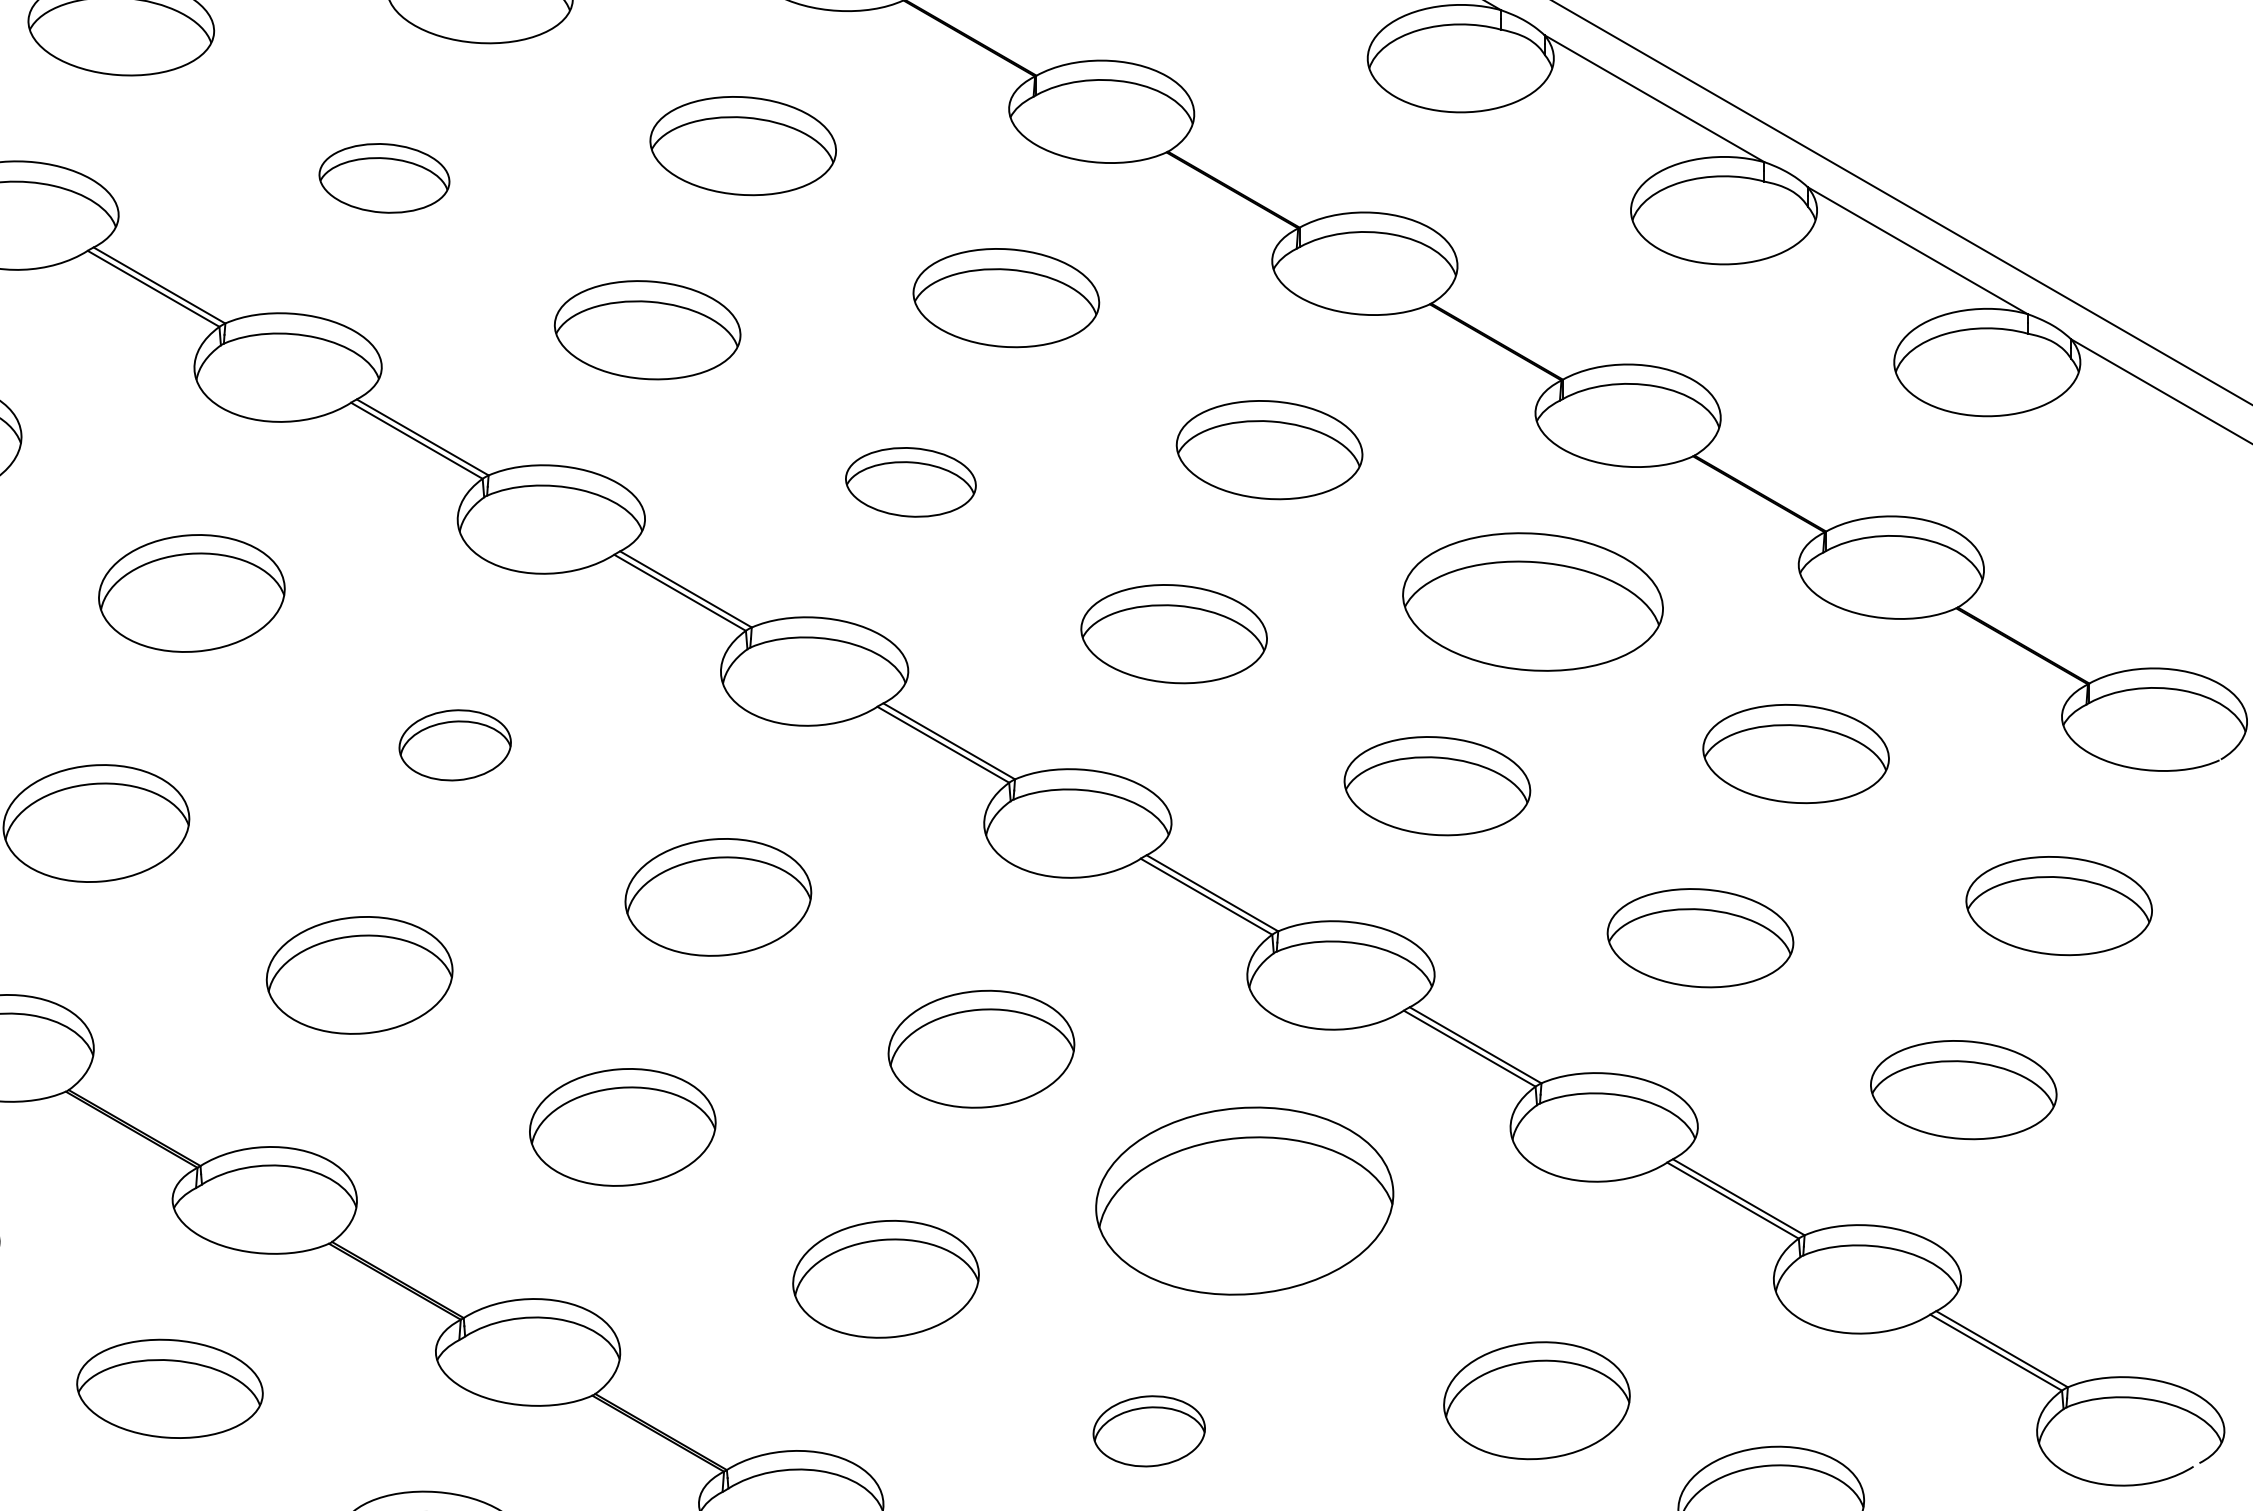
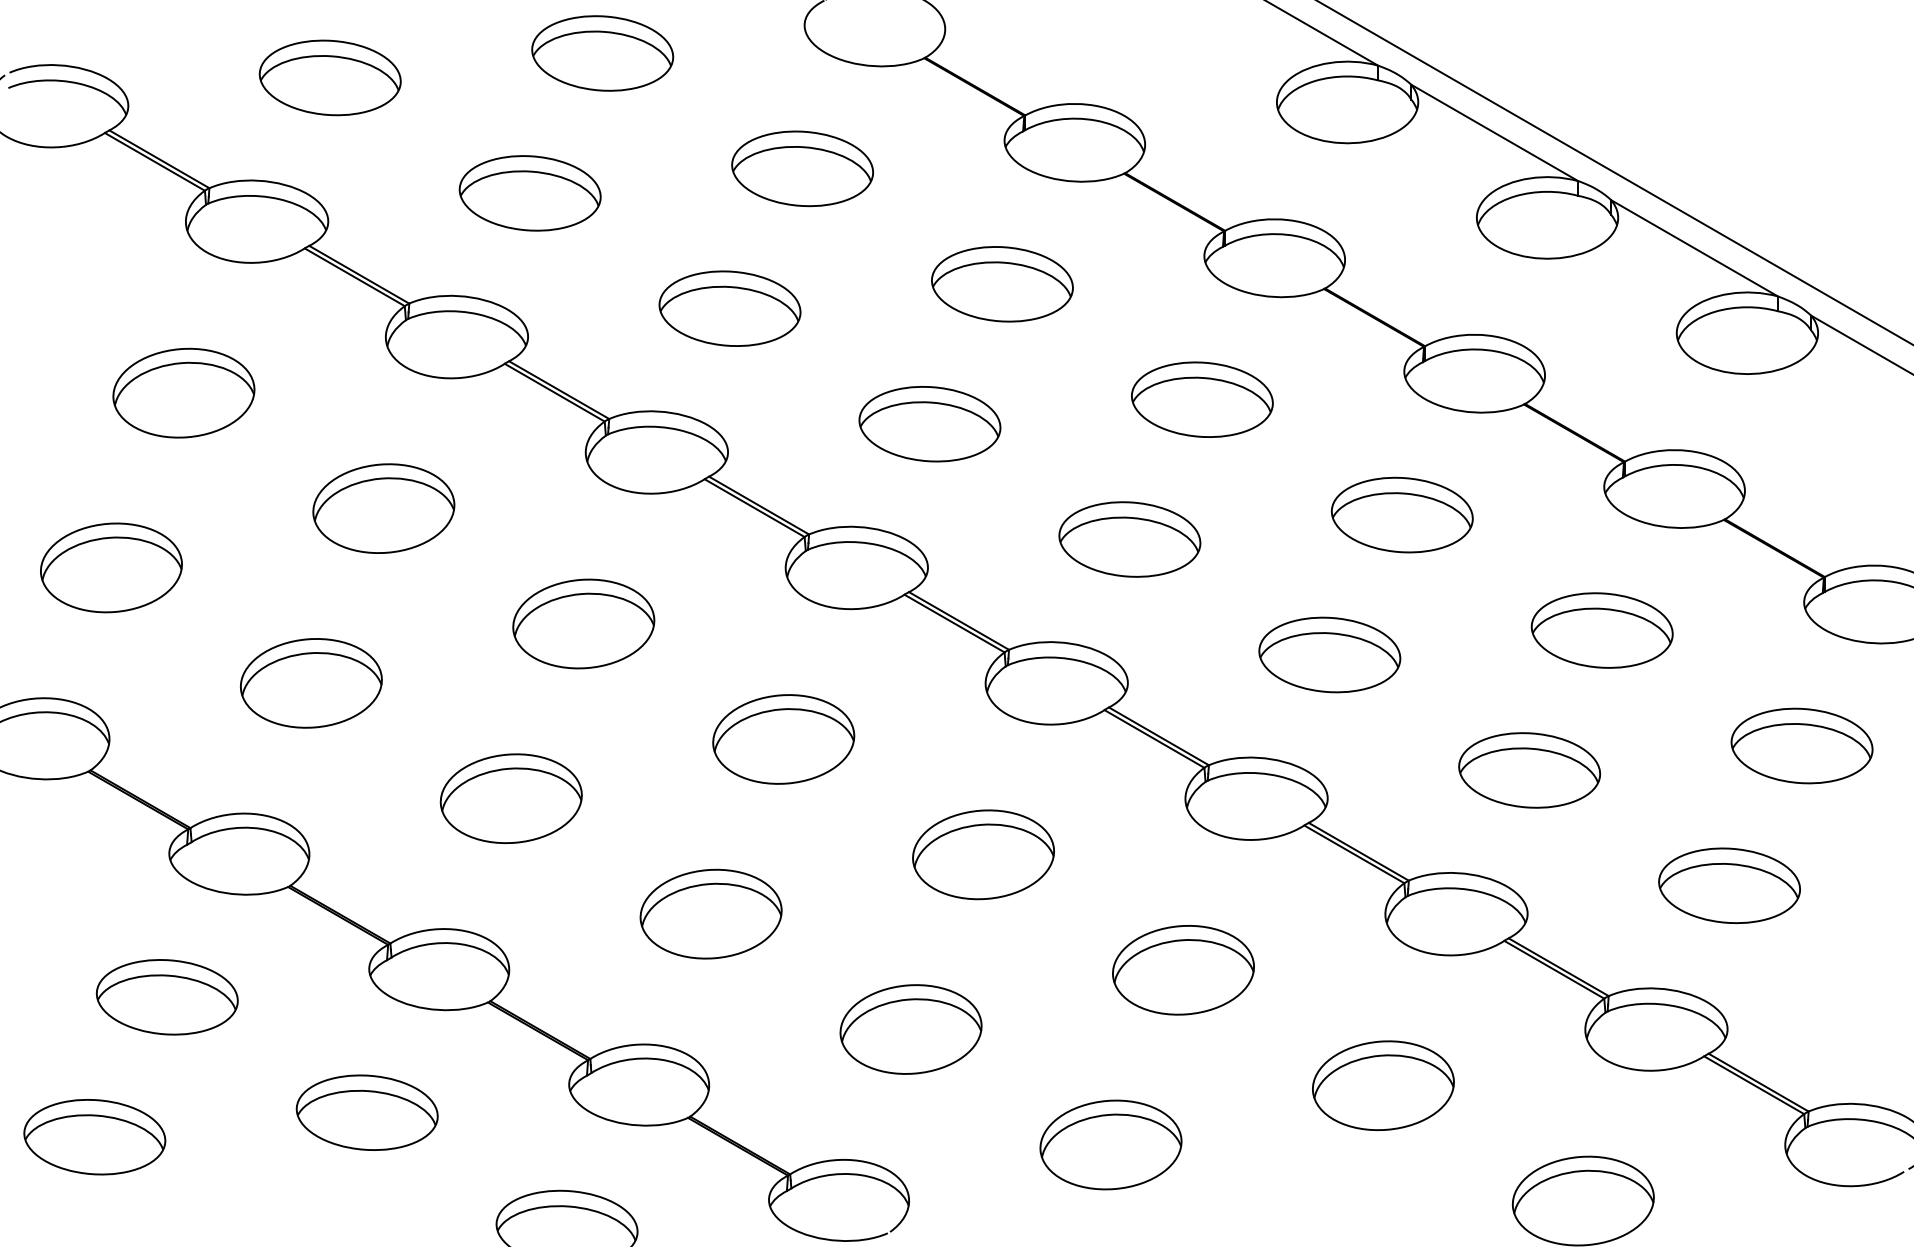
part: (383, 178) -> (529, 193), size x1.43
part: (910, 482) -> (929, 424), size x1.43
part: (1531, 601) -> (1401, 514), size x0.71
part: (454, 744) -> (583, 623), size x1.67
part: (1244, 1201) -> (1183, 970), size x0.62
part: (1537, 1400) -> (1383, 1085), moved
part: (1148, 1430) -> (1110, 1144), size x1.67

